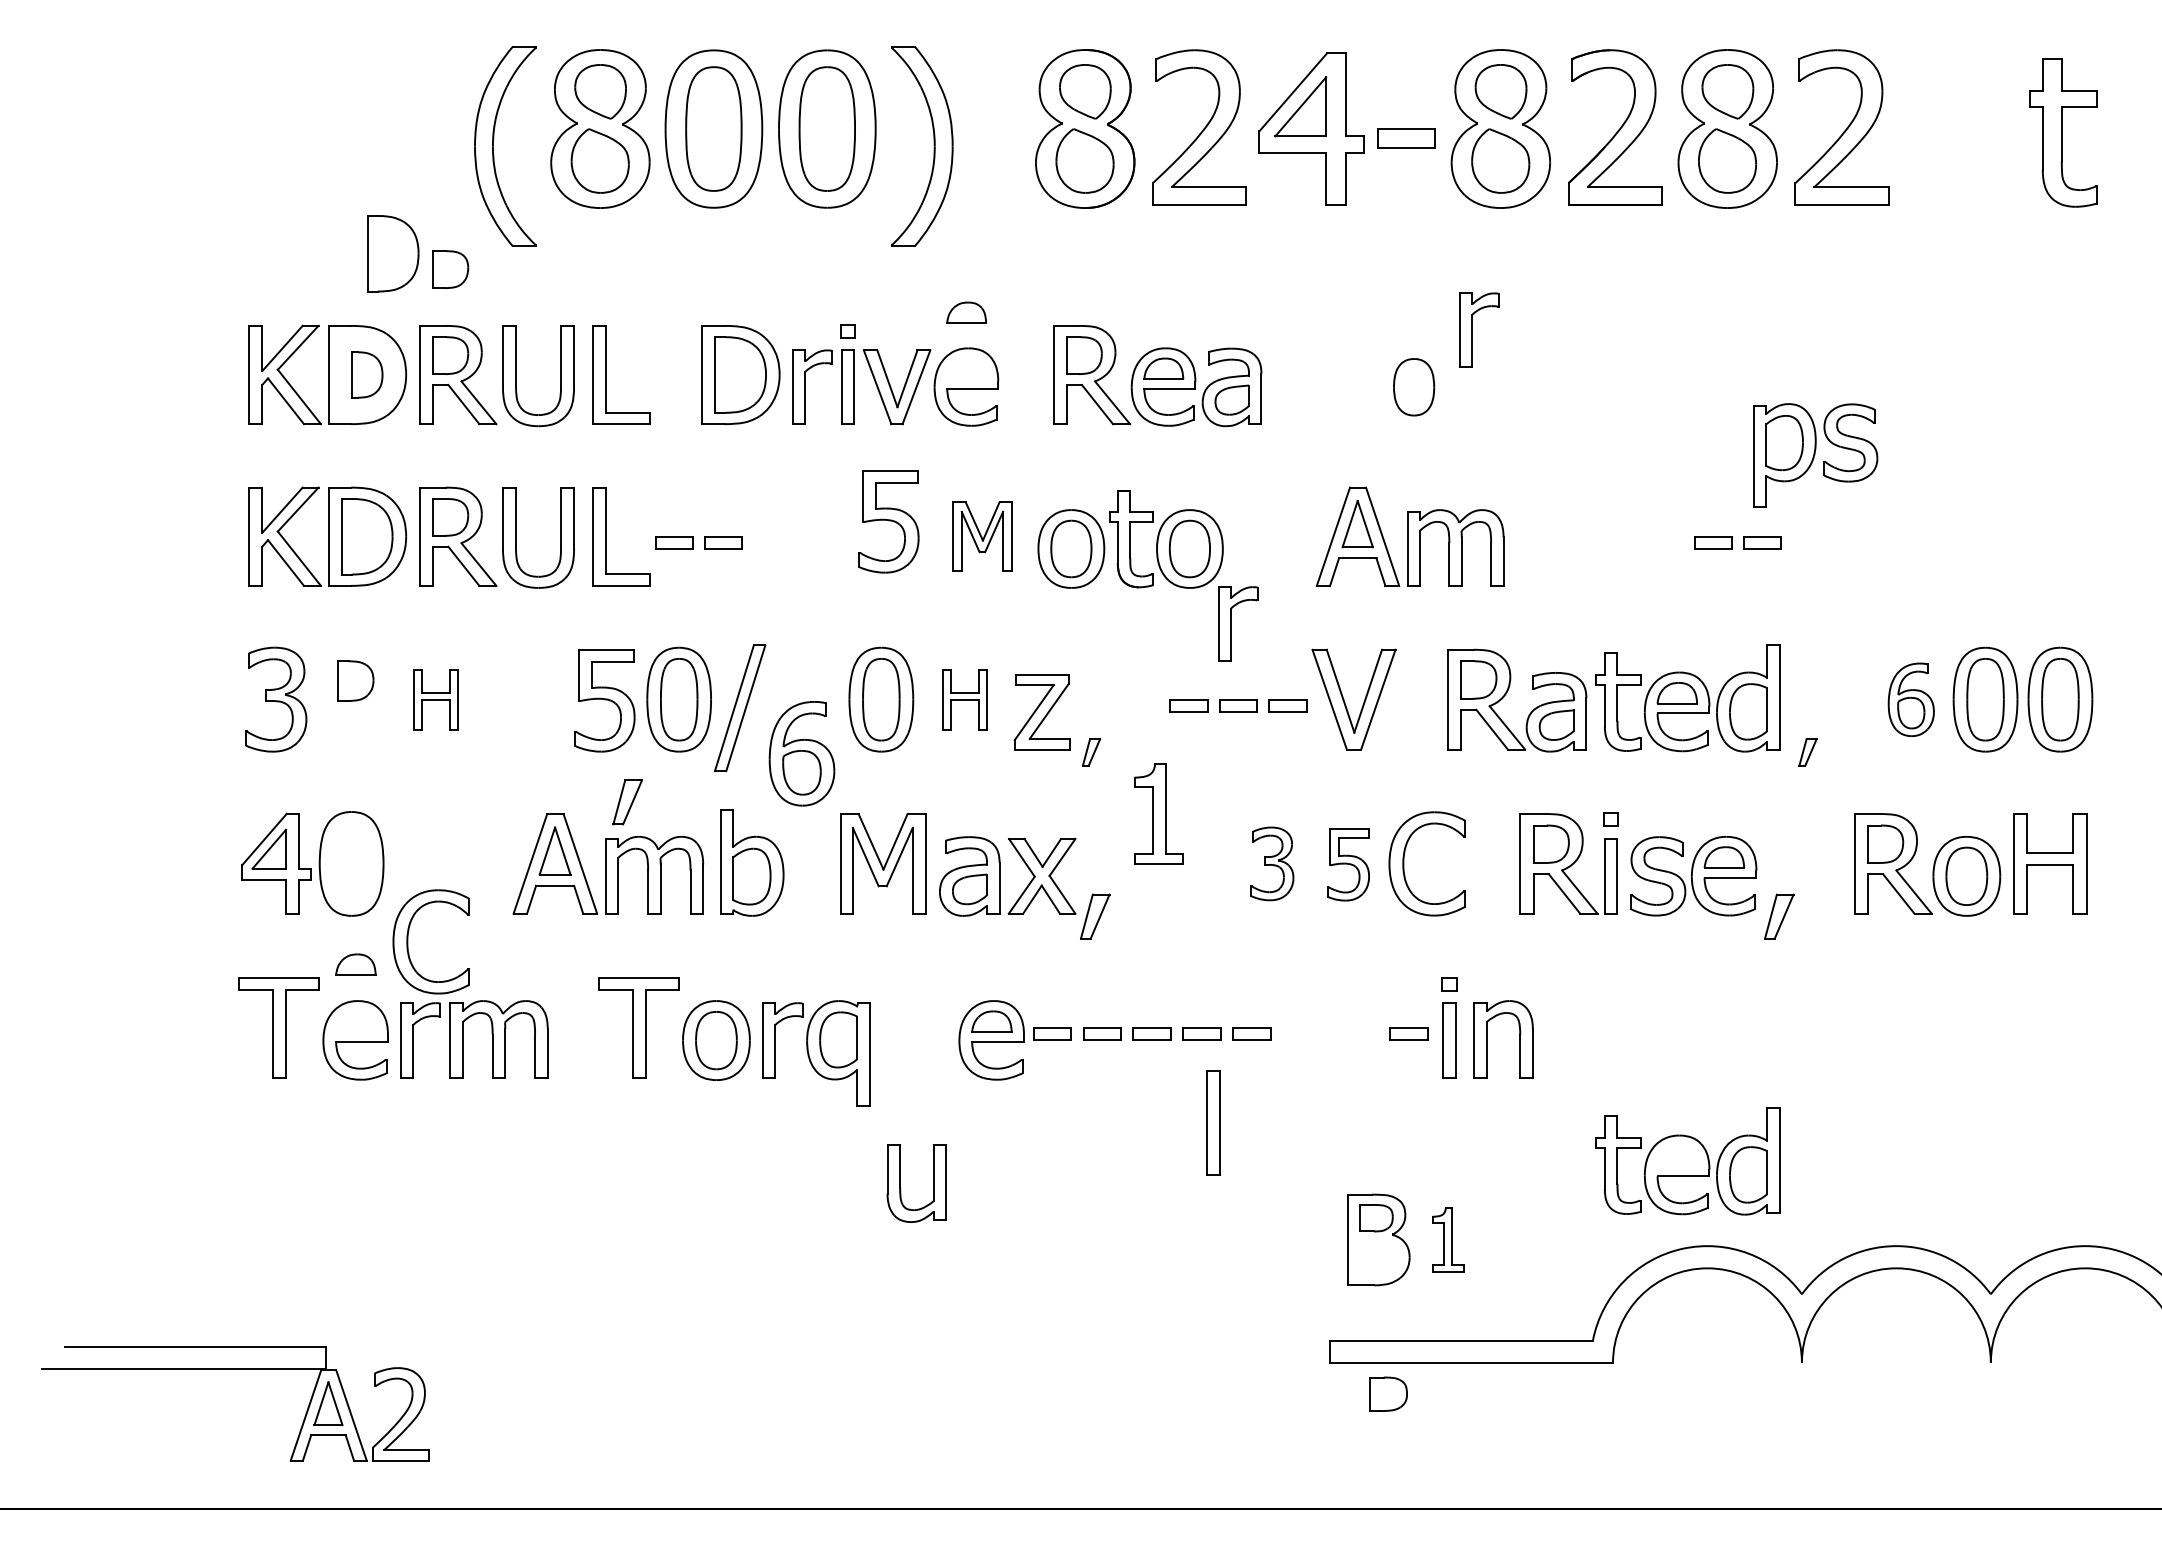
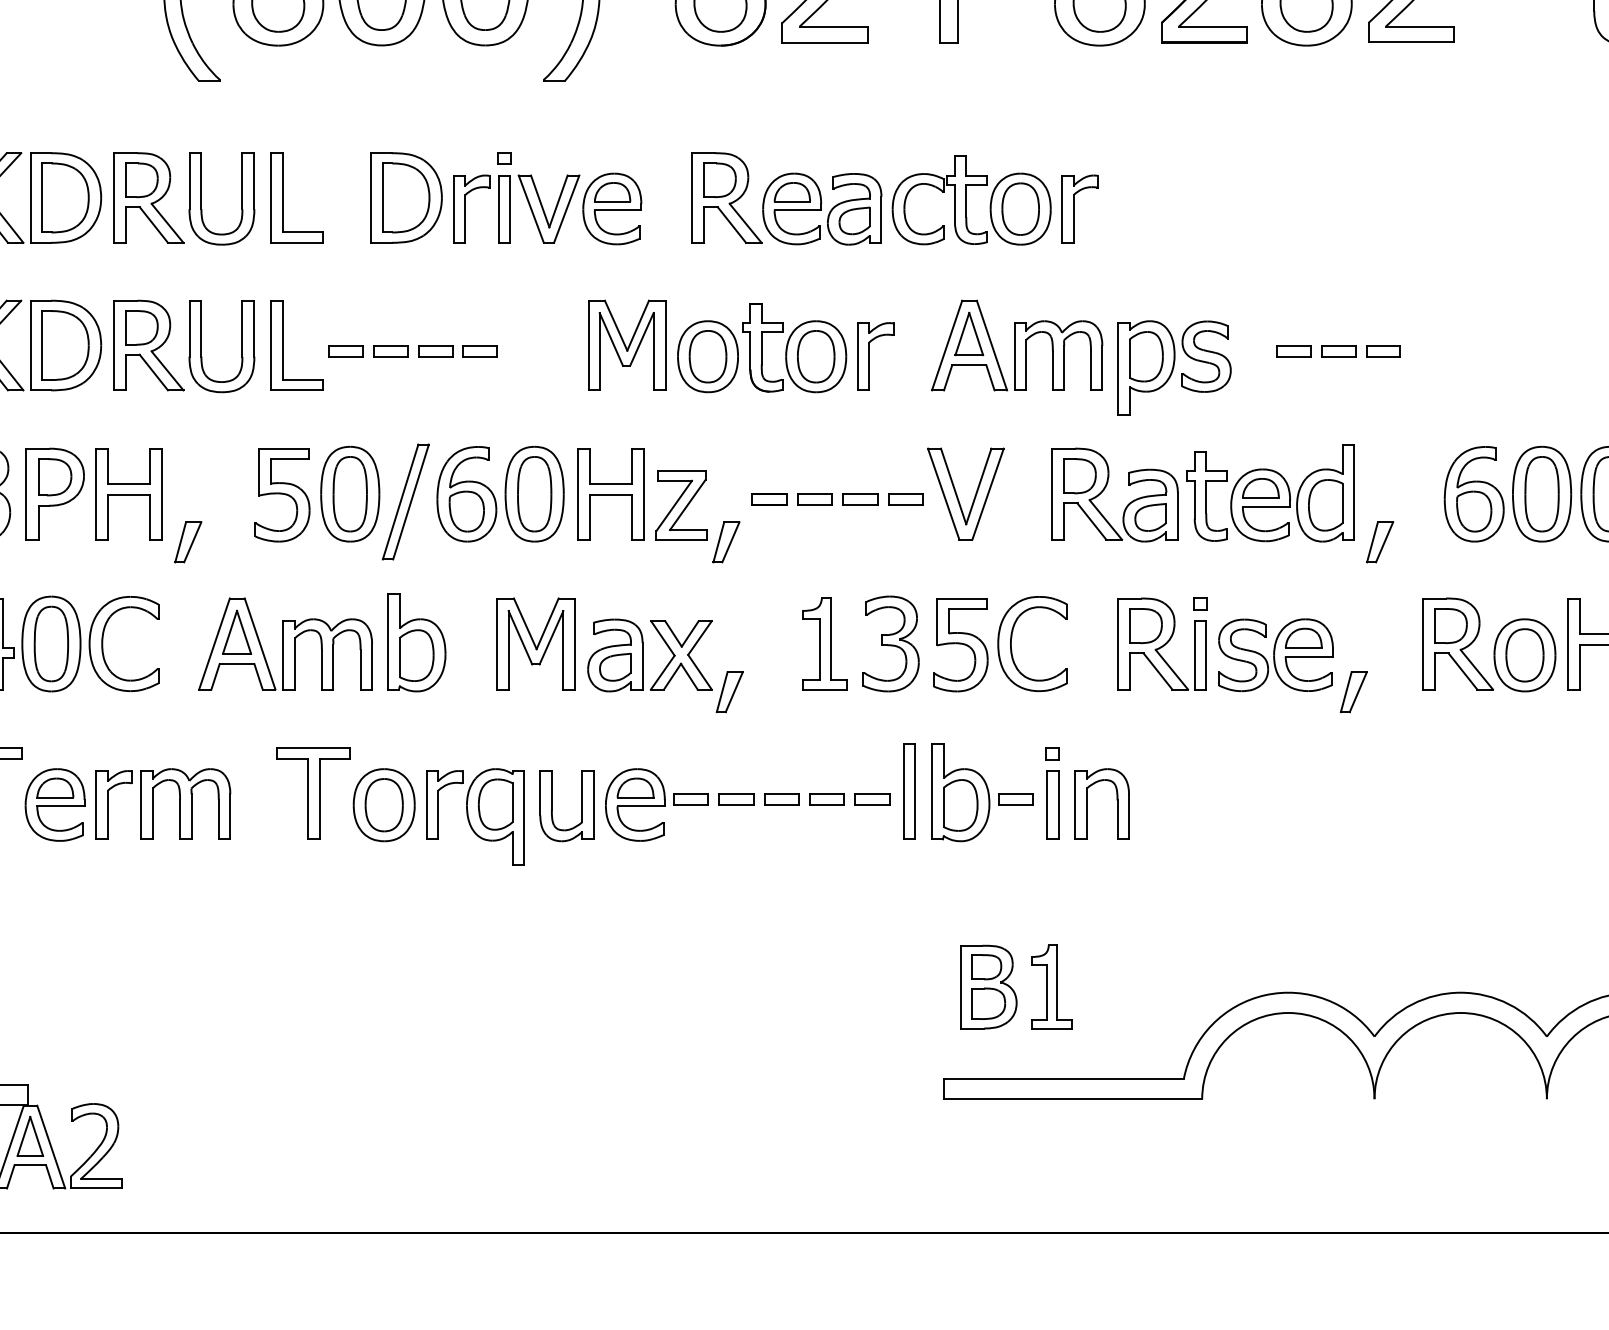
part: (393, 253) -> (89, 87), removed
part: (450, 269) -> (141, 101), removed
part: (966, 312) -> (612, 192), moved
part: (1472, 329) -> (1073, 208), moved
part: (367, 374) -> (65, 197), size x1.67
part: (1359, 377) -> (970, 200), added
part: (1815, 455) -> (1174, 368), moved
part: (888, 521) -> (541, 331), removed
part: (982, 536) -> (626, 345), size x1.43
part: (772, 542) -> (435, 350), added
part: (821, 542) -> (480, 350), added
part: (1811, 542) -> (1383, 350), added
part: (1231, 623) -> (869, 356), moved
part: (355, 699) -> (54, 494), added
part: (435, 699) -> (127, 494), size x1.67
part: (964, 699) -> (610, 494), size x1.67
part: (1911, 699) -> (1474, 494), size x1.43
part: (1138, 705) -> (769, 499), added
part: (1091, 752) -> (726, 542), size x1.67
part: (1807, 752) -> (1379, 542), size x1.67
part: (801, 753) -> (466, 494), moved
part: (627, 802) -> (188, 542), moved
part: (1158, 813) -> (824, 643), moved
part: (351, 863) -> (51, 643), added
part: (1272, 863) -> (891, 643), size x1.43
part: (1348, 864) -> (960, 644), size x1.43
part: (408, 941) -> (103, 643), moved
part: (355, 964) -> (54, 787), moved
part: (1348, 1026) -> (960, 792), added
part: (1213, 1122) -> (909, 791), moved
part: (1687, 1161) -> (1270, 915), removed
part: (901, 1188) -> (553, 810), moved
part: (1447, 1239) -> (1051, 986), size x1.43
part: (1388, 1393) -> (988, 1003), moved

